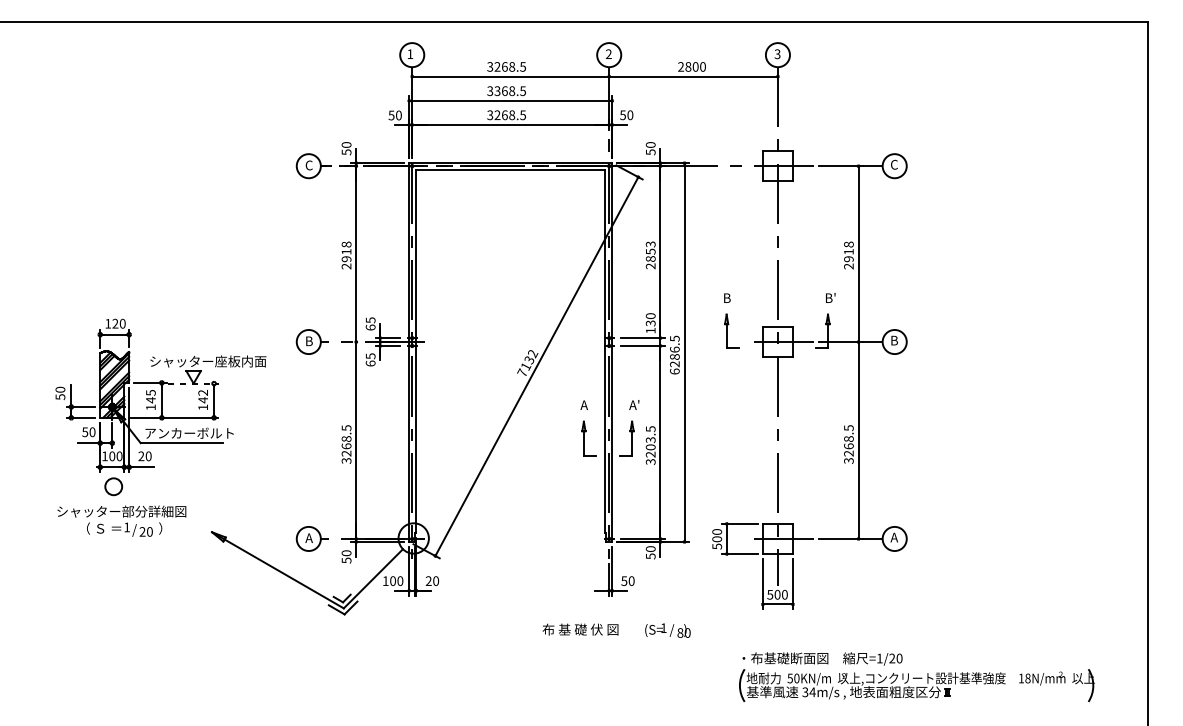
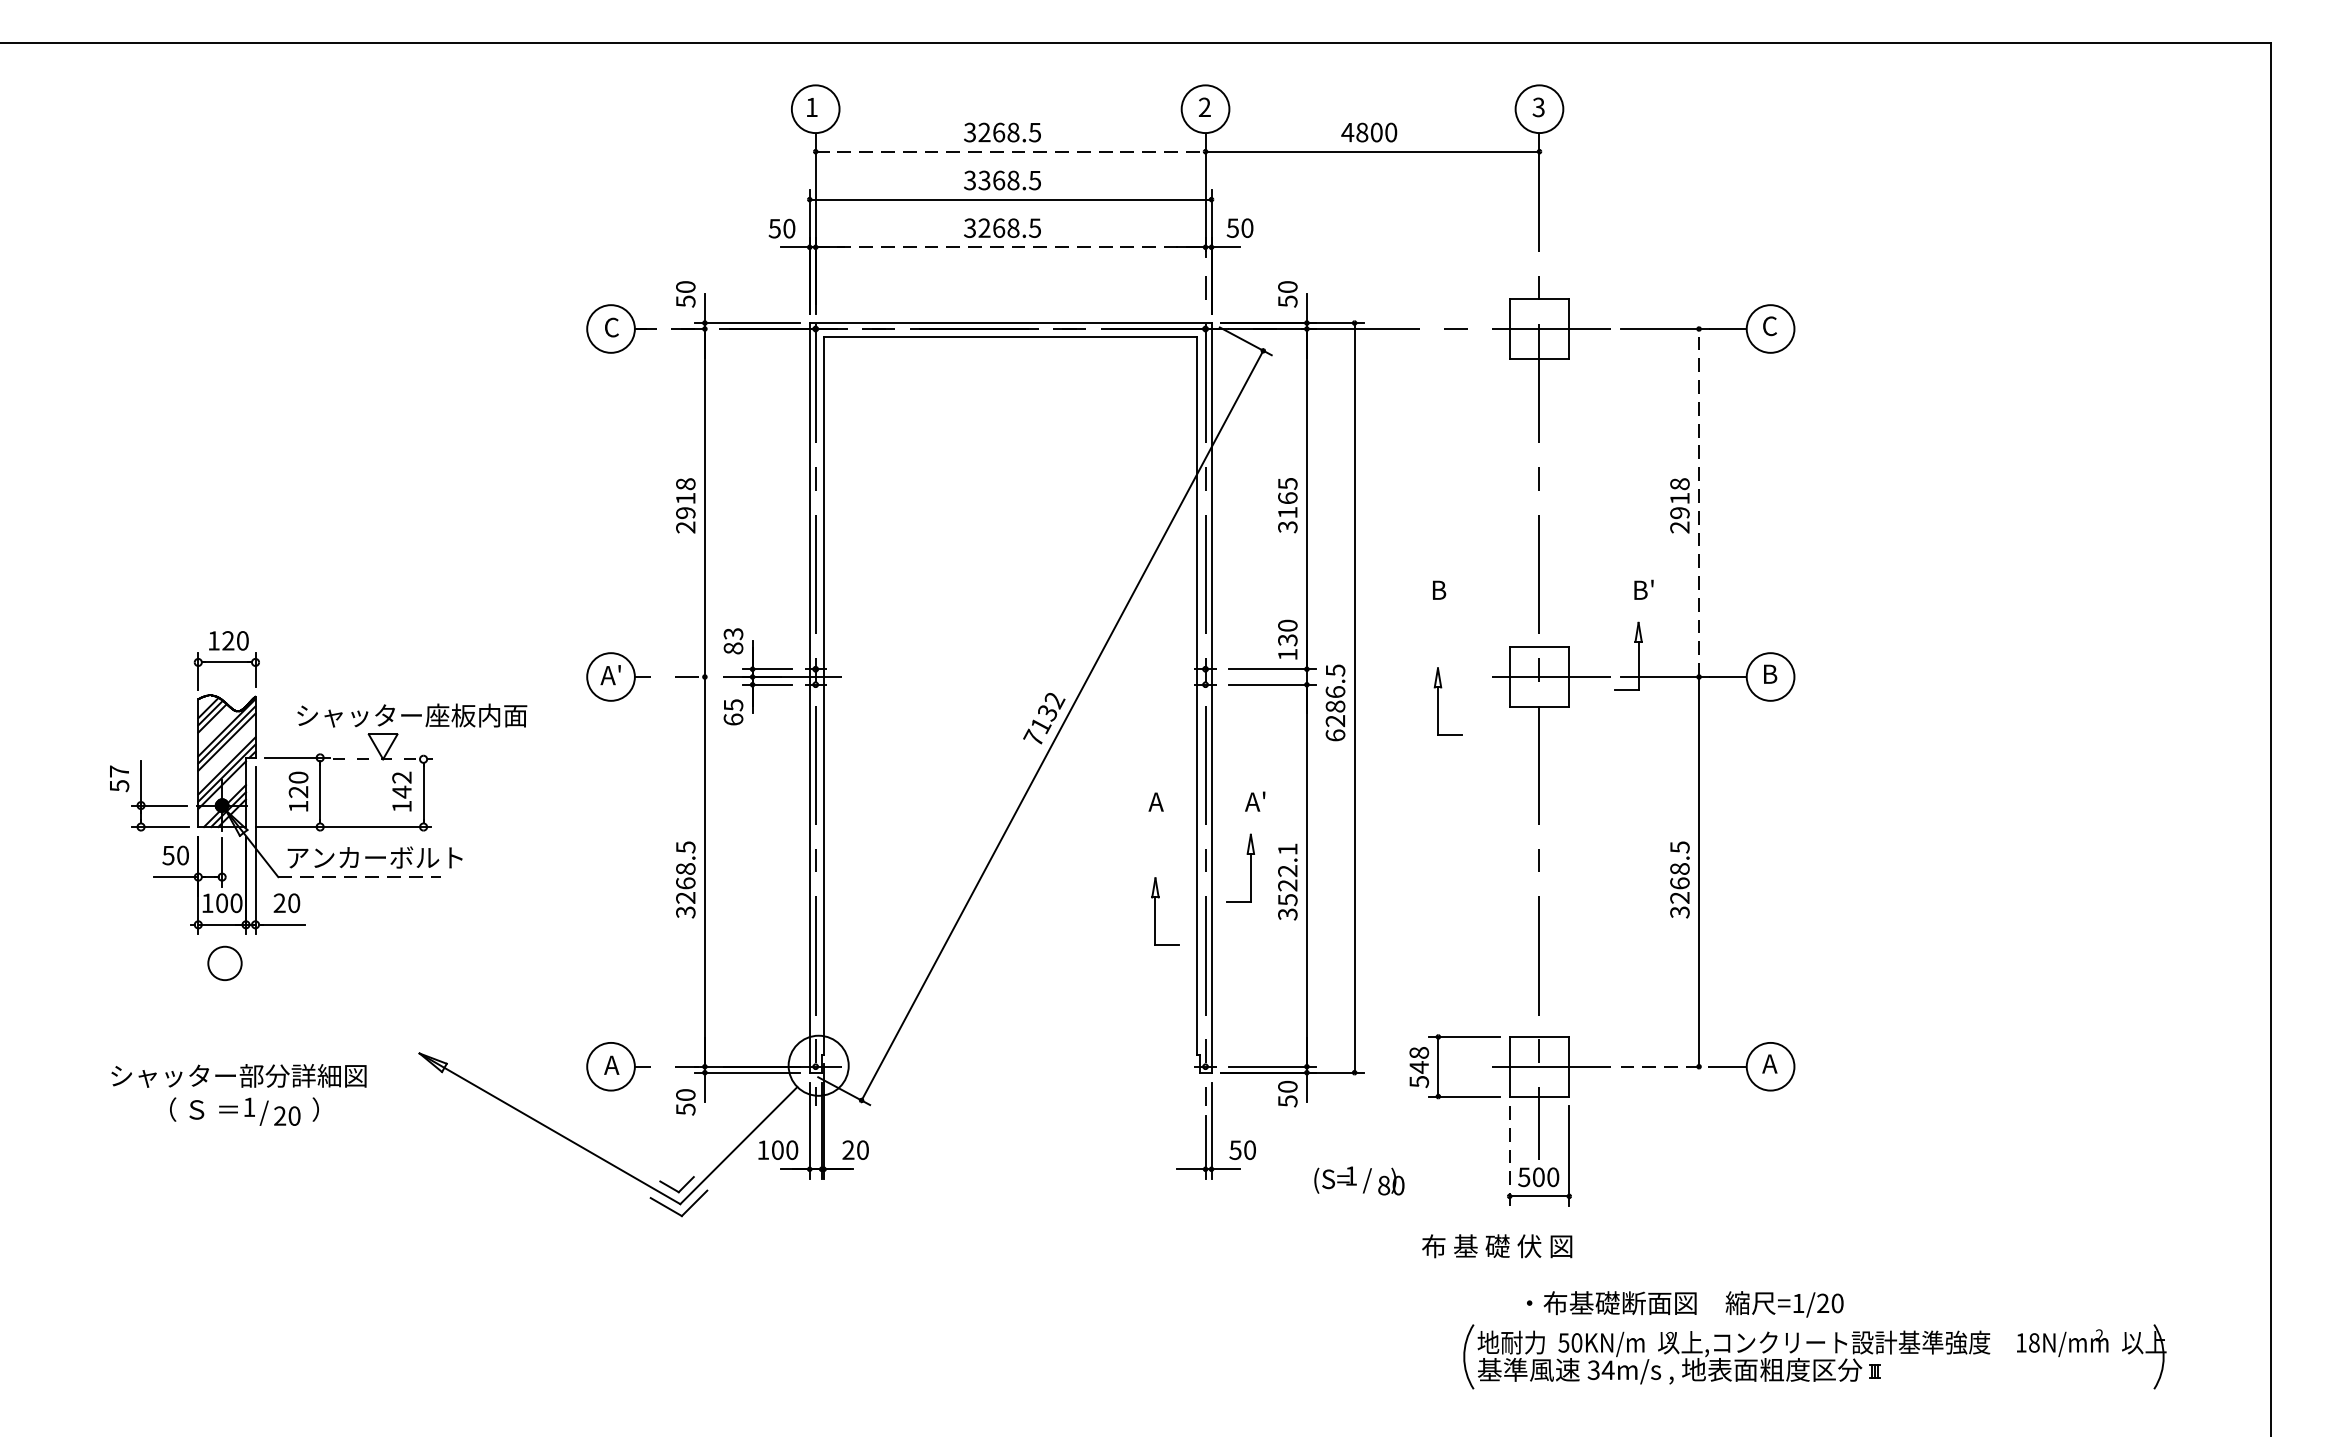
text: (680, 66) -> (1346, 131), 2800 -> 4800
line: (511, 76) -> (1012, 151), solid -> dashed
line: (511, 124) -> (1012, 246), solid -> dashed
line: (858, 254) -> (1698, 503), solid -> dashed
text: (650, 255) -> (1287, 505), 2853 -> 3165
text: (370, 323) -> (733, 640), 65 -> 83
part: (731, 330) -> (1447, 699), moved
text: (308, 341) -> (610, 675), B -> A'
text: (60, 389) -> (119, 770), 50 -> 57
text: (150, 396) -> (297, 784), 145 -> 120
part: (588, 438) -> (1164, 911), moved
text: (650, 441) -> (1287, 873), 3203.5 -> 3522.1
line: (182, 443) -> (361, 877), solid -> dashed
text: (121, 520) -> (238, 1093), moved
text: (717, 535) -> (1419, 1059), 500 -> 548
line: (841, 538) -> (1665, 1065), solid -> dashed
line: (762, 584) -> (1508, 1156), solid -> dashed
text: (580, 629) -> (1497, 1245), moved
text: (667, 630) -> (1358, 1180), moved
text: (822, 658) -> (1685, 1303), moved

